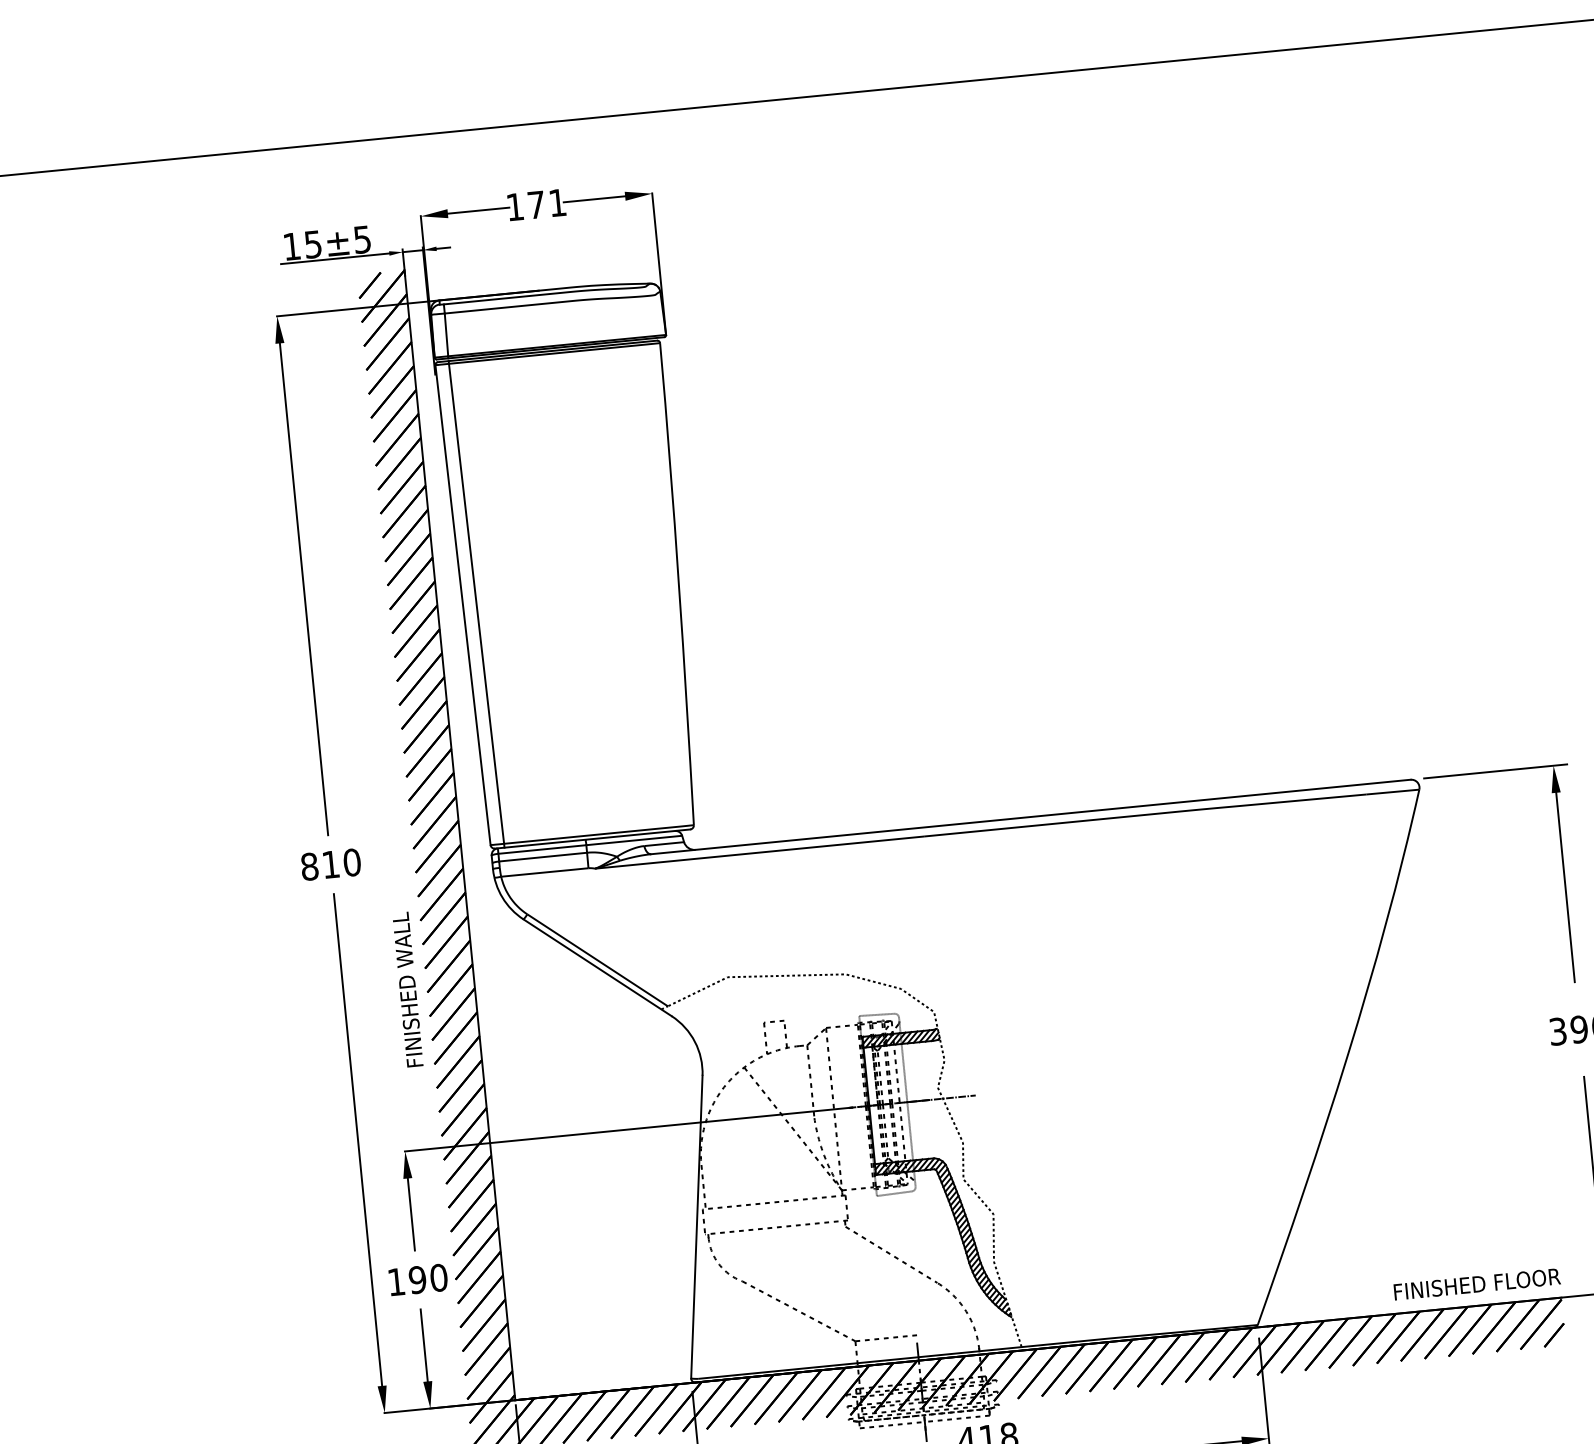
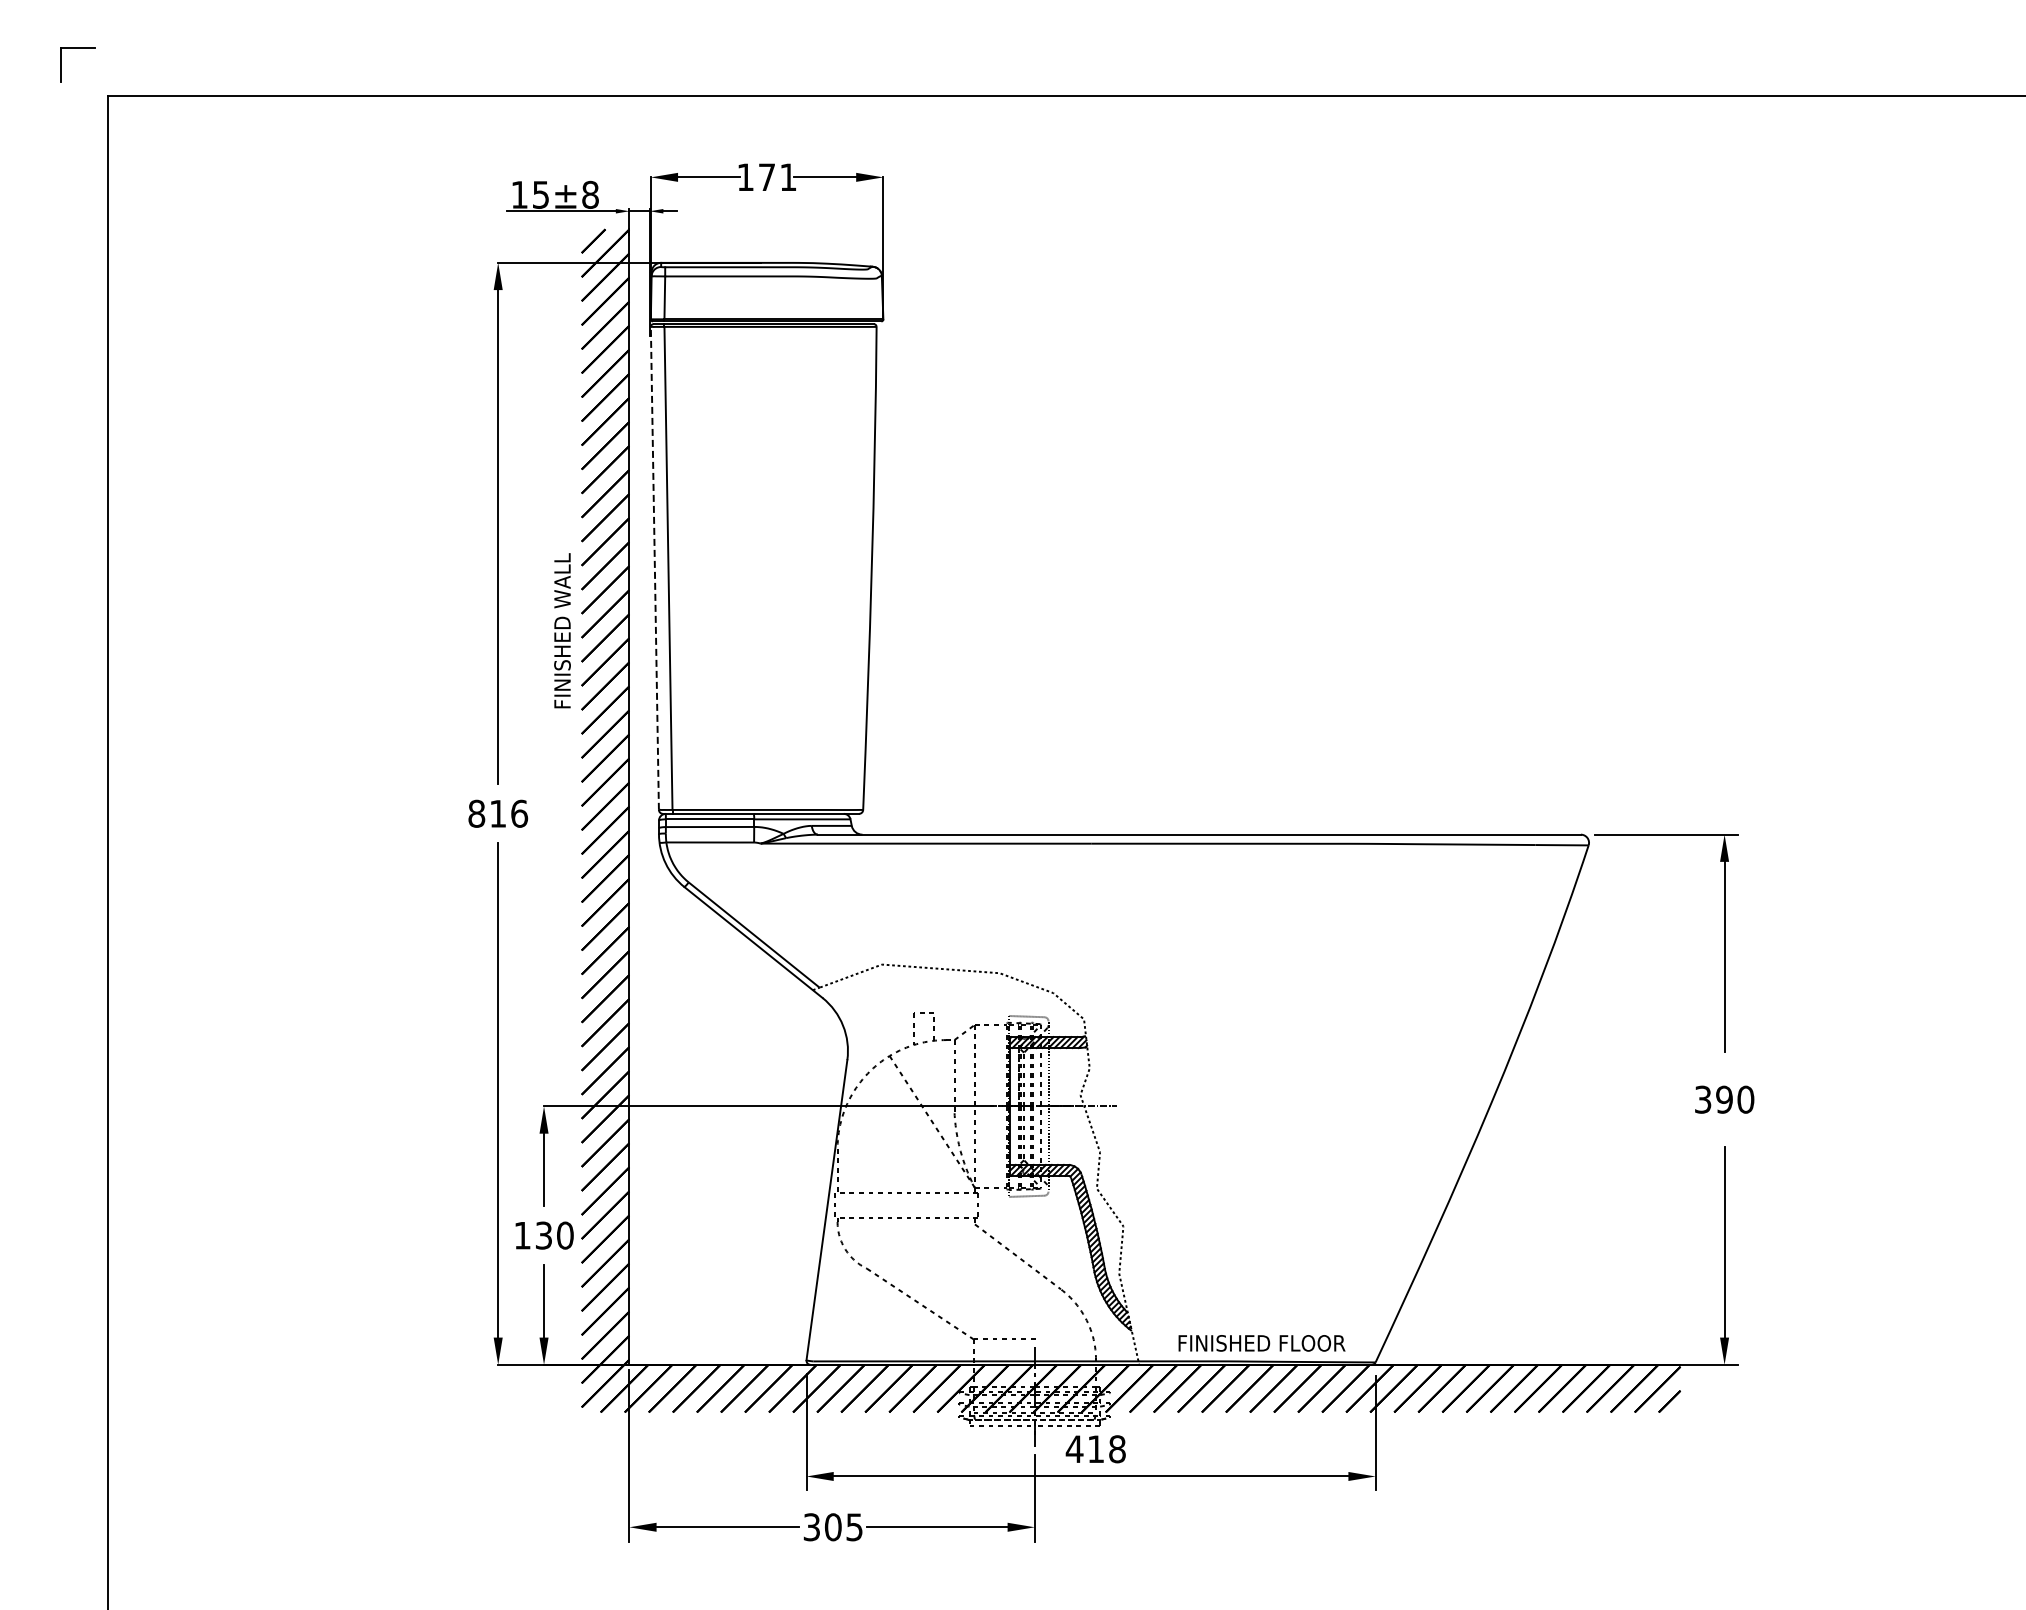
text: (362, 239) -> (590, 194), 15±5 -> 15±8
line: (462, 605) -> (654, 568), solid -> dashed
text: (352, 862) -> (519, 813), 810 -> 816
text: (407, 989) -> (562, 630), moved
text: (417, 1279) -> (543, 1235), 190 -> 130
text: (1476, 1284) -> (1261, 1343), moved

